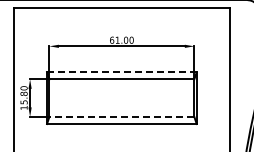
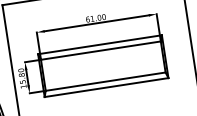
line: (121, 72) -> (99, 45), dashed -> solid
line: (121, 116) -> (105, 81), dashed -> solid

